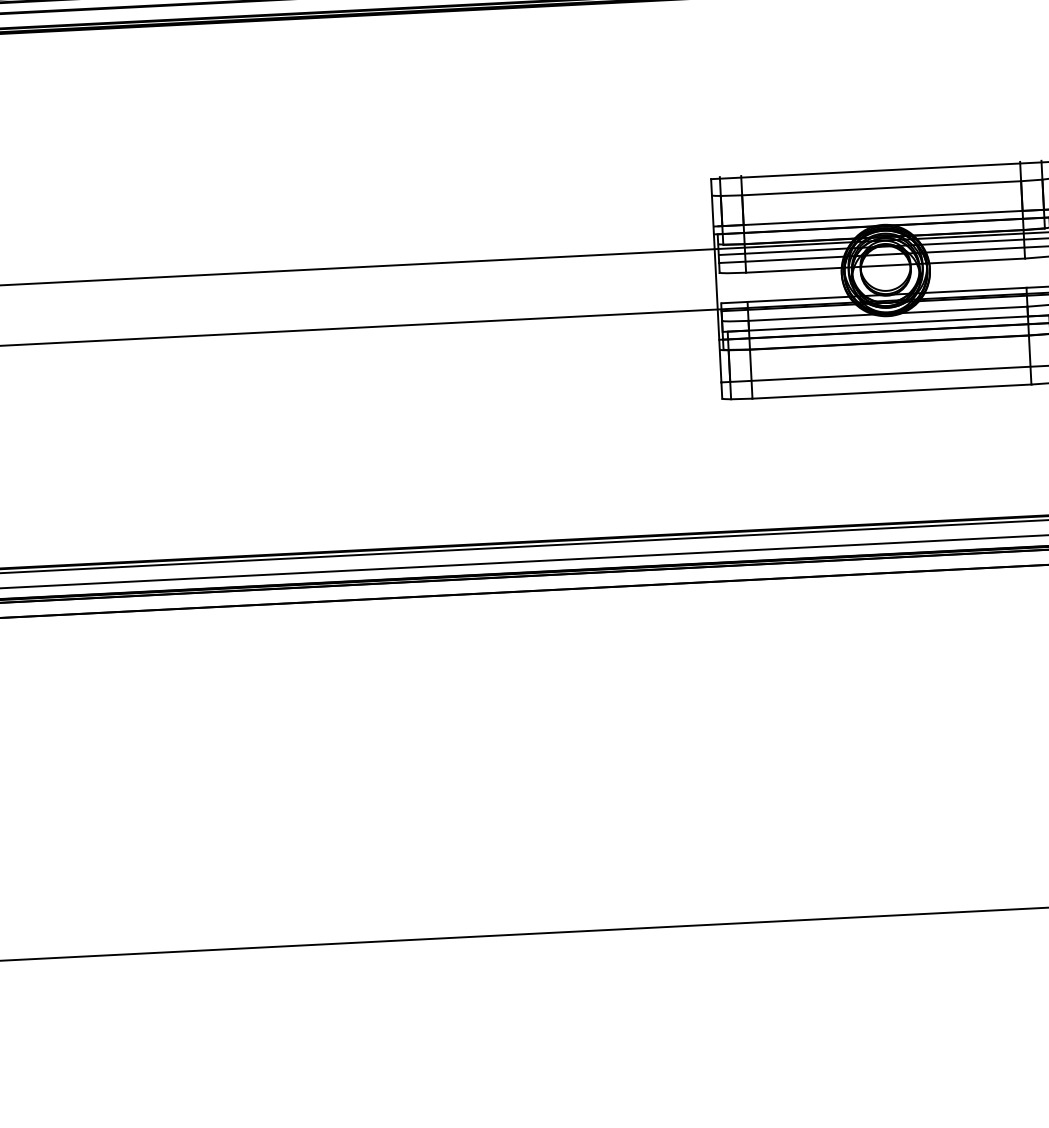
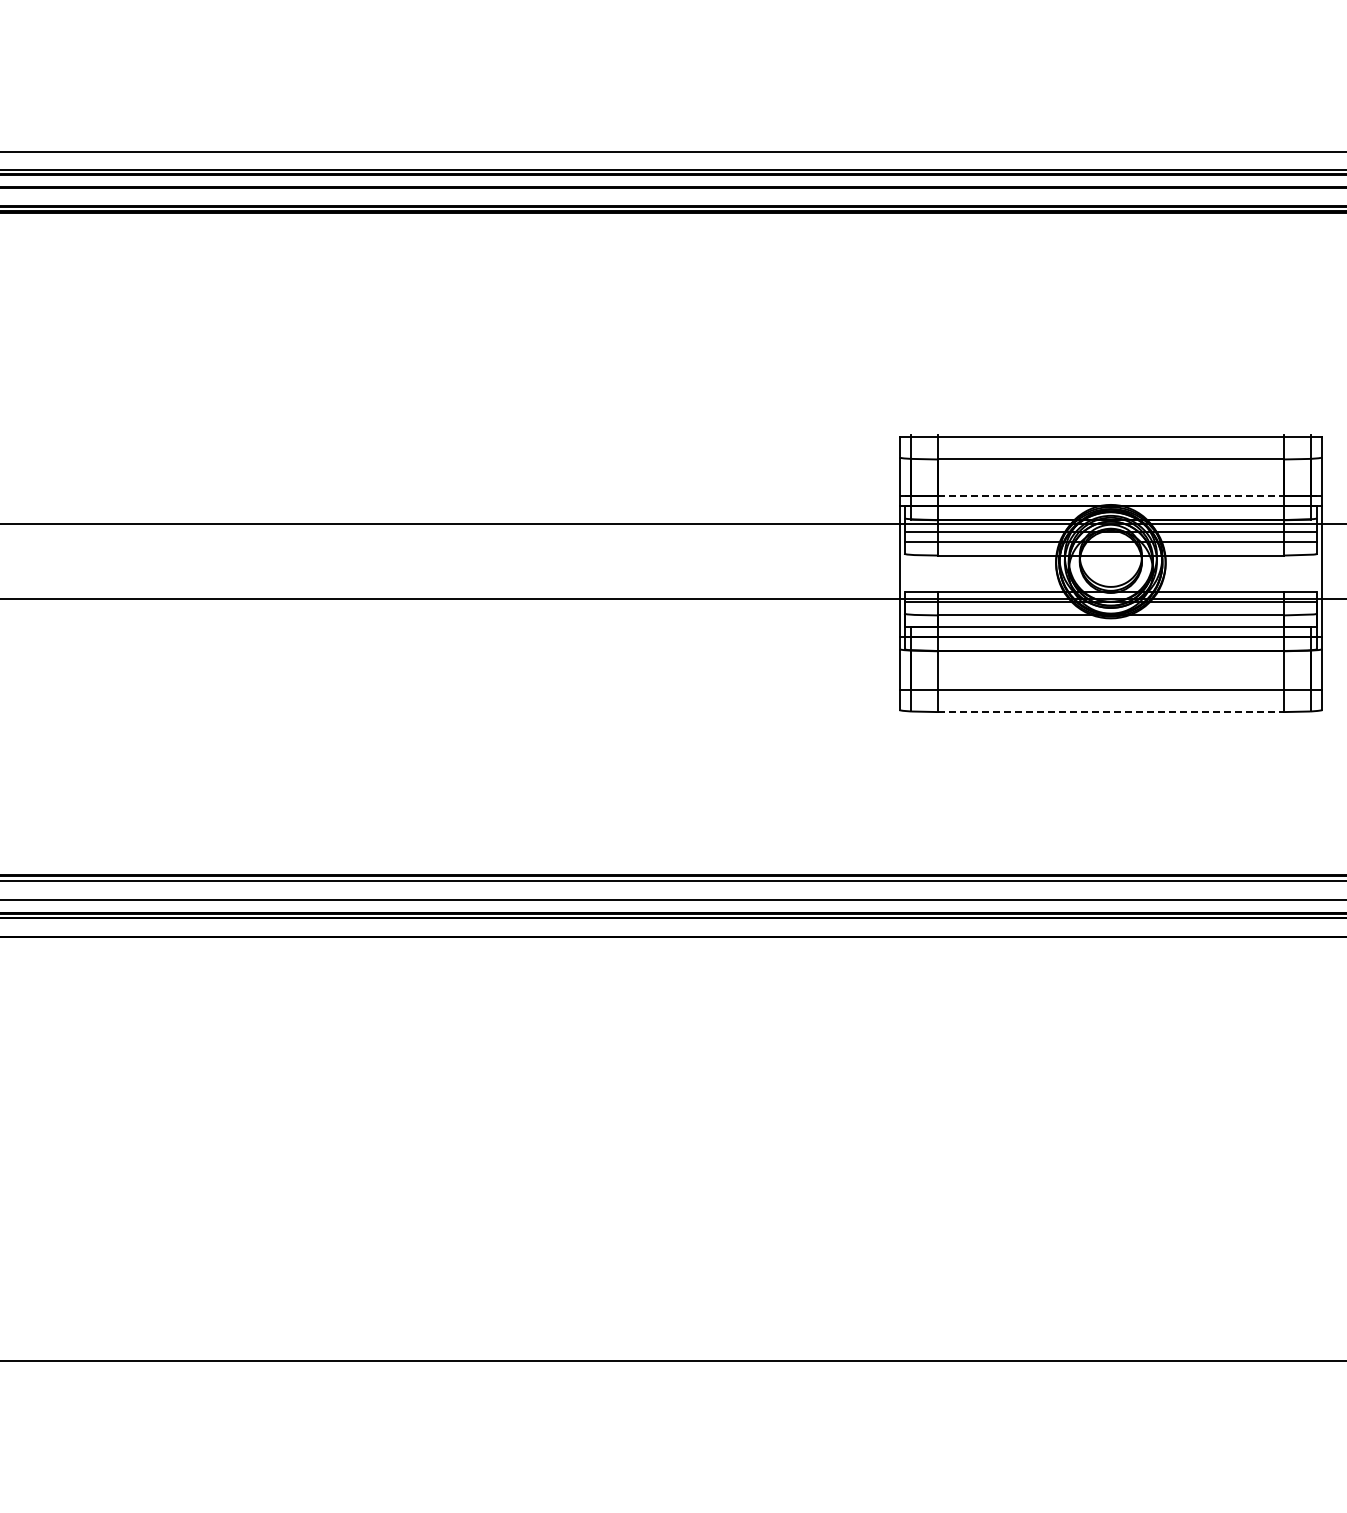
line: (883, 218) -> (1111, 496), solid -> dashed
line: (892, 391) -> (1111, 712), solid -> dashed

